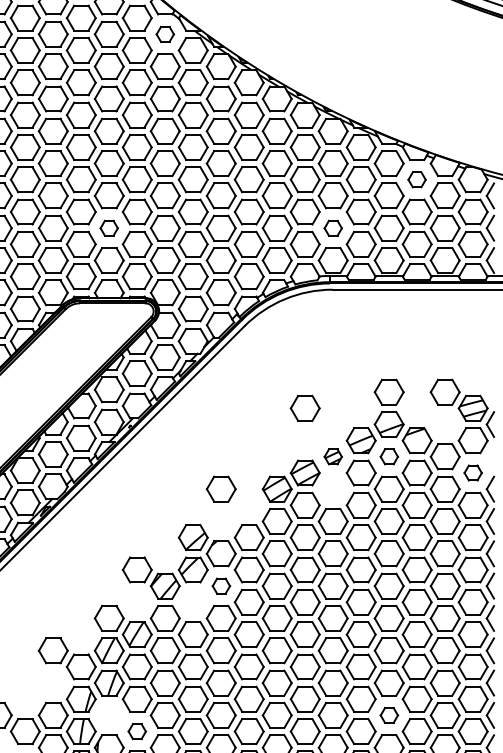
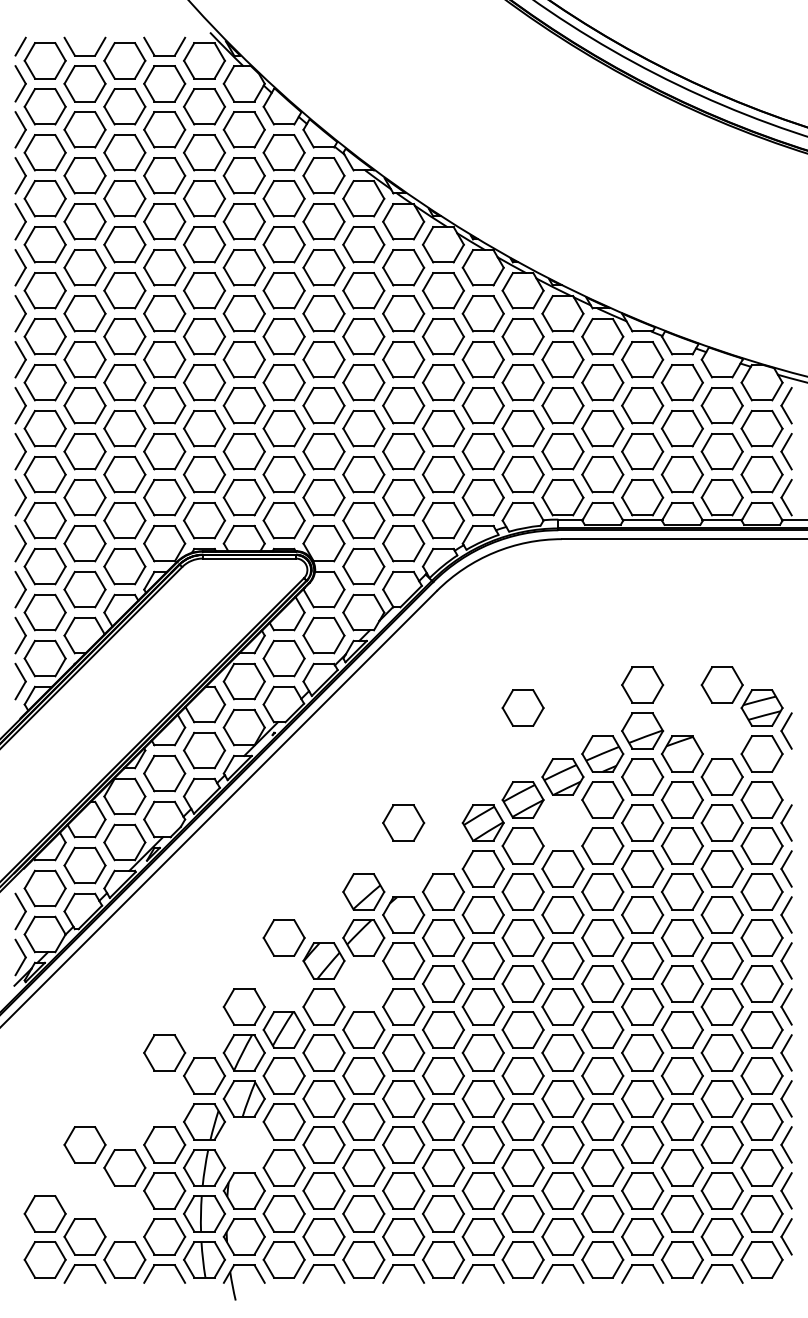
part: (164, 34) -> (323, 175), size x1.67
part: (416, 179) -> (681, 382), size x1.67
part: (108, 228) -> (243, 451), size x1.67
part: (332, 228) -> (562, 451), size x1.67
part: (332, 456) -> (562, 776), size x1.67
part: (389, 456) -> (642, 776), size x1.67
part: (472, 472) -> (761, 799), size x1.67
part: (221, 585) -> (403, 960), size x1.67
part: (389, 715) -> (642, 1144), size x1.67
part: (136, 731) -> (283, 1167), size x1.67

